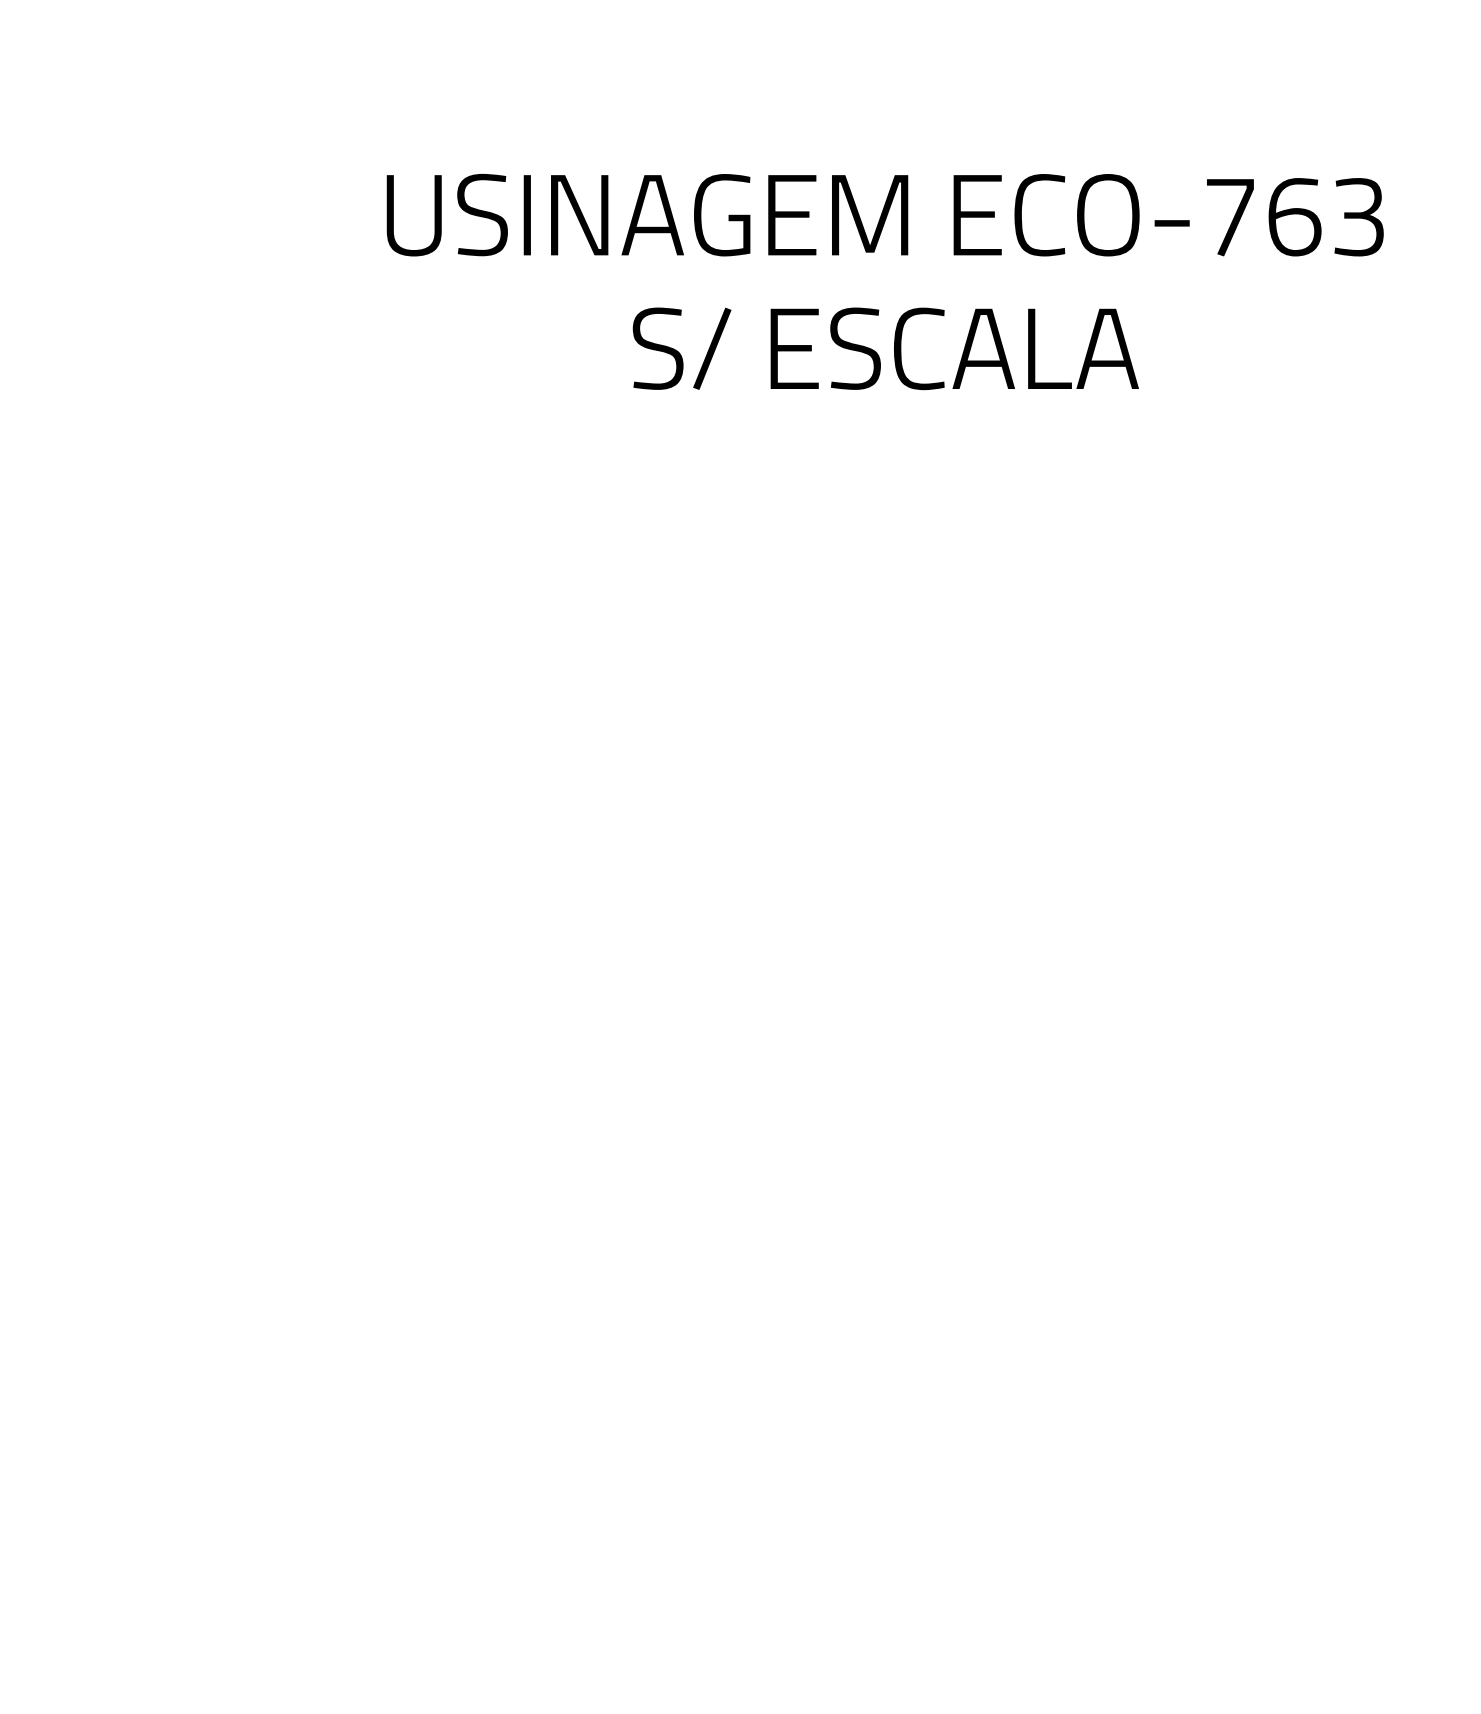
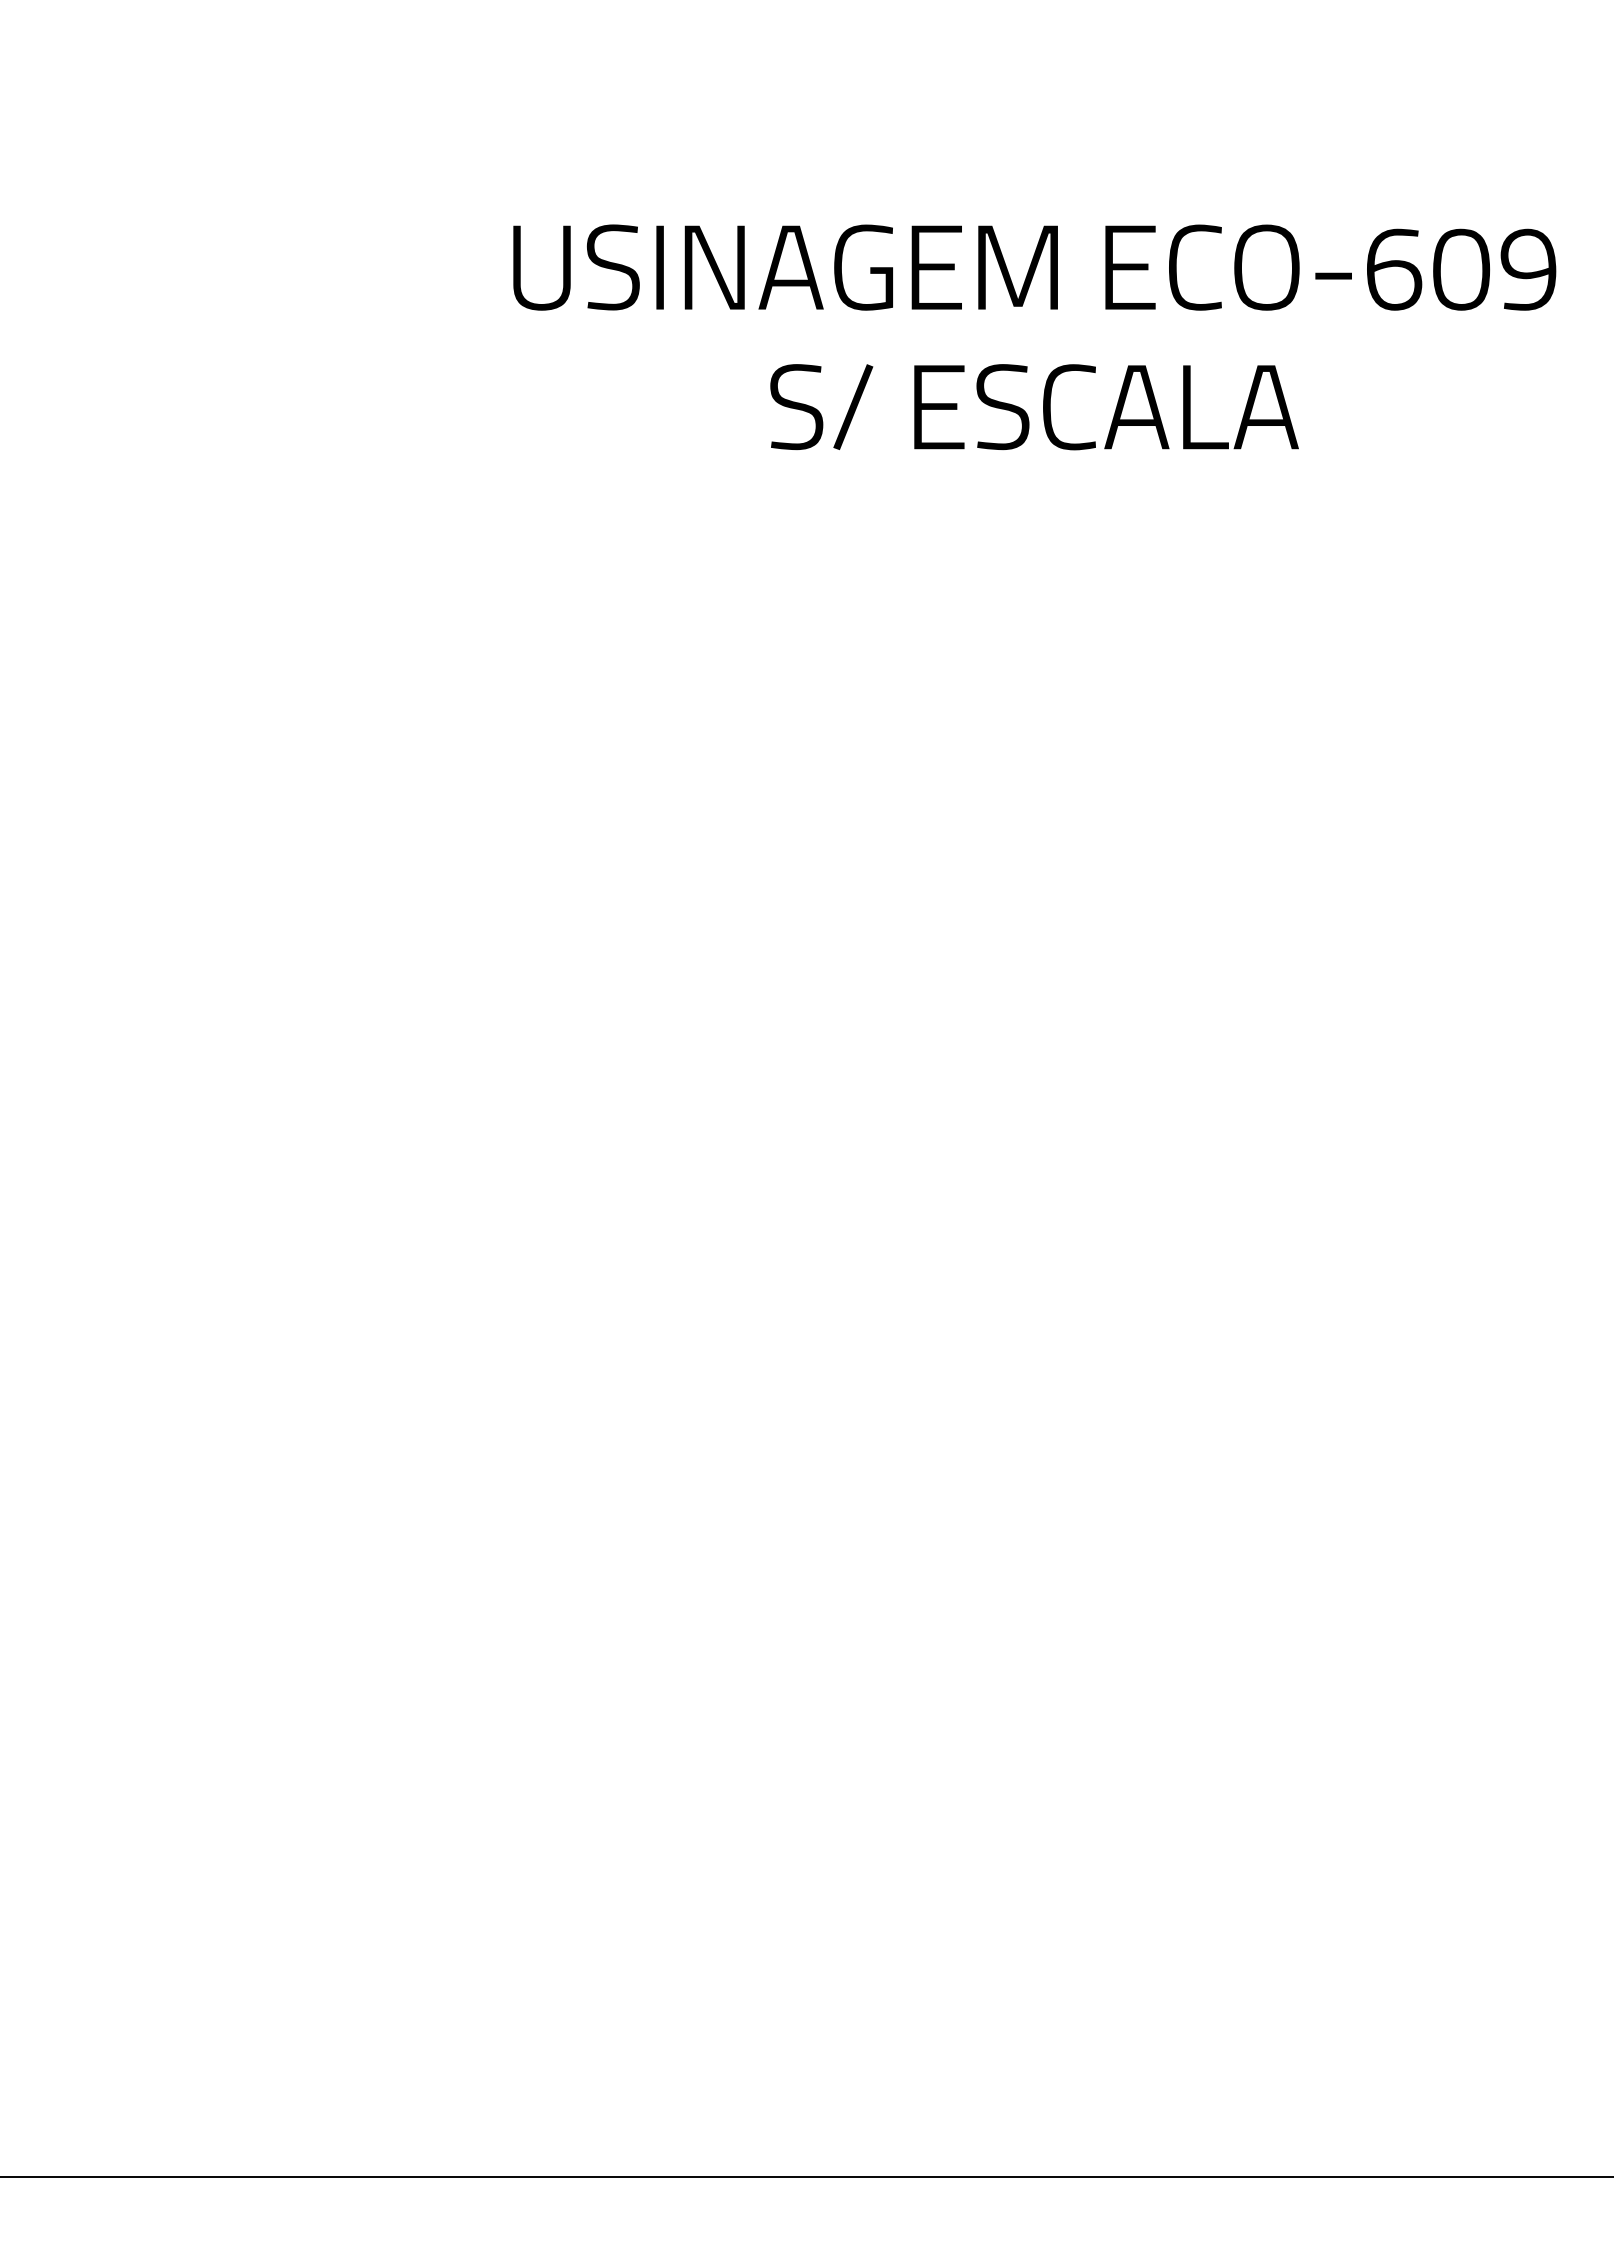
text: (1294, 216) -> (1461, 269), ECO-763 -> ECO-609

